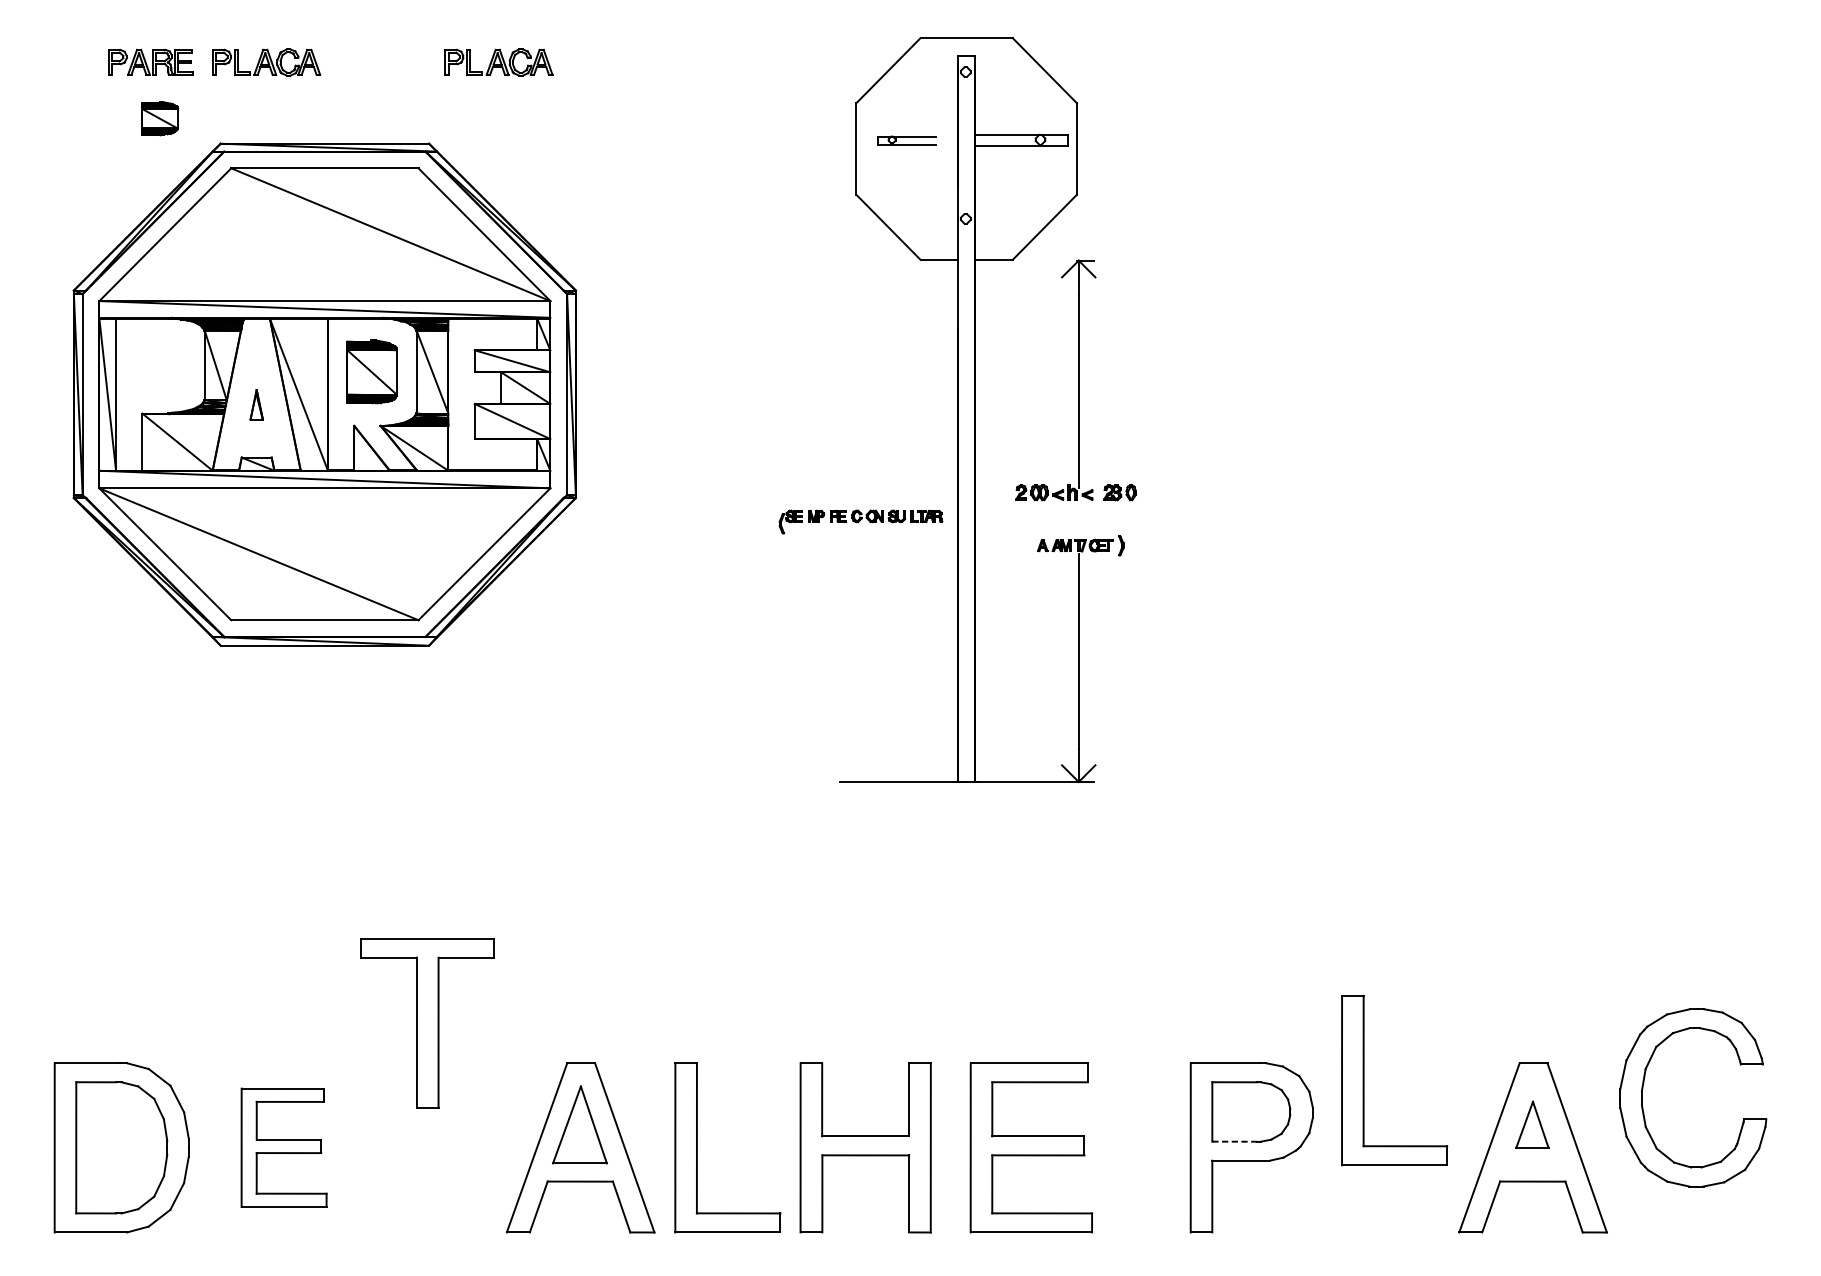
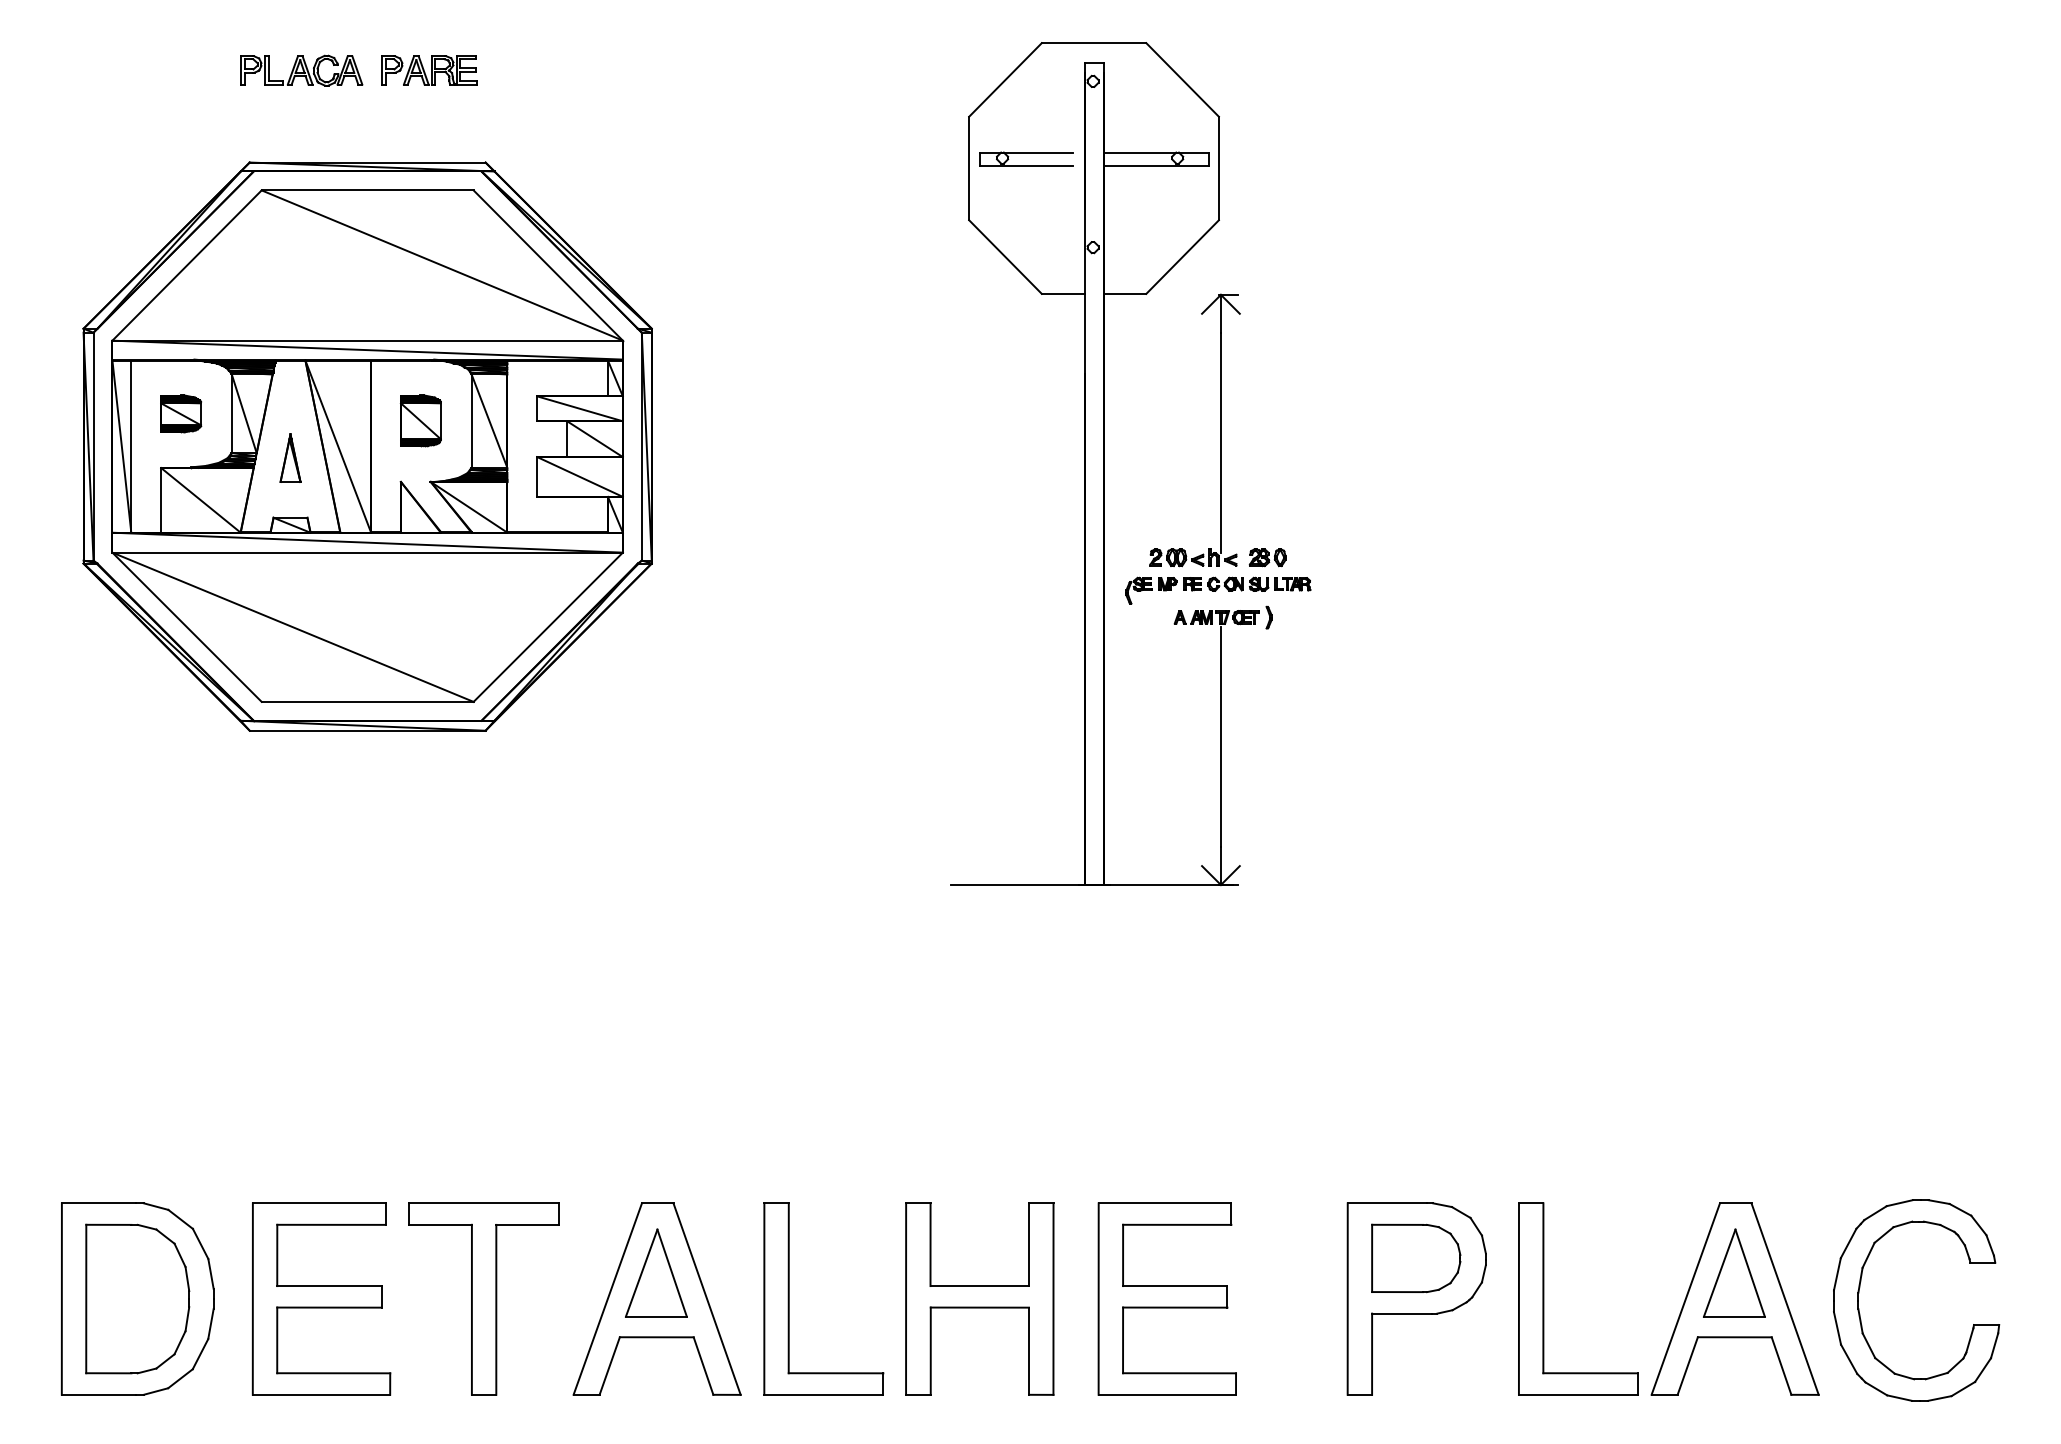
part: (150, 62) -> (429, 70), moved
part: (498, 62) -> (564, 70), removed
part: (160, 118) -> (181, 413), moved
part: (906, 140) -> (1026, 158), size x1.43
part: (371, 371) -> (420, 420), size x0.71
part: (256, 404) -> (290, 457), size x1.43
part: (861, 521) -> (1218, 590), moved
part: (427, 1022) -> (483, 1298), moved
part: (1364, 1080) -> (1544, 1298), moved
part: (1642, 1091) -> (1859, 1293), moved
part: (1532, 1124) -> (1734, 1272), size x1.67
line: (1234, 1142) -> (1397, 1292), dashed -> solid
part: (284, 1147) -> (321, 1298), size x1.43

